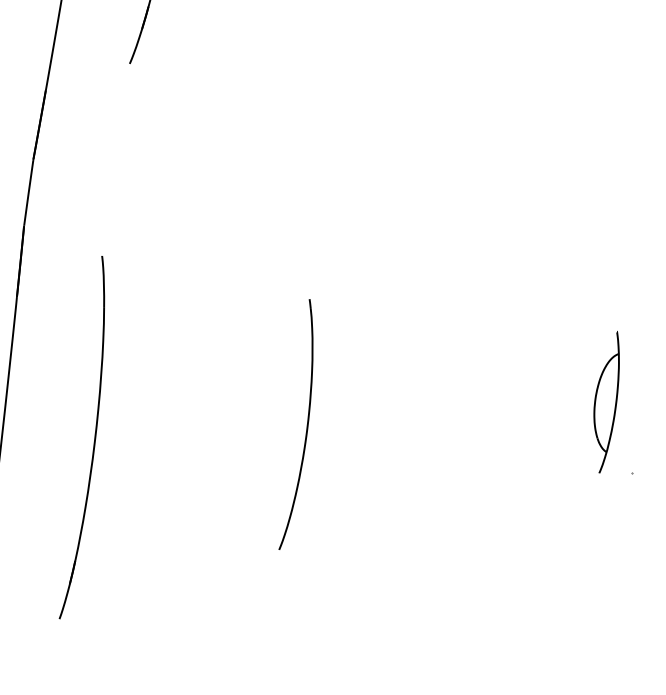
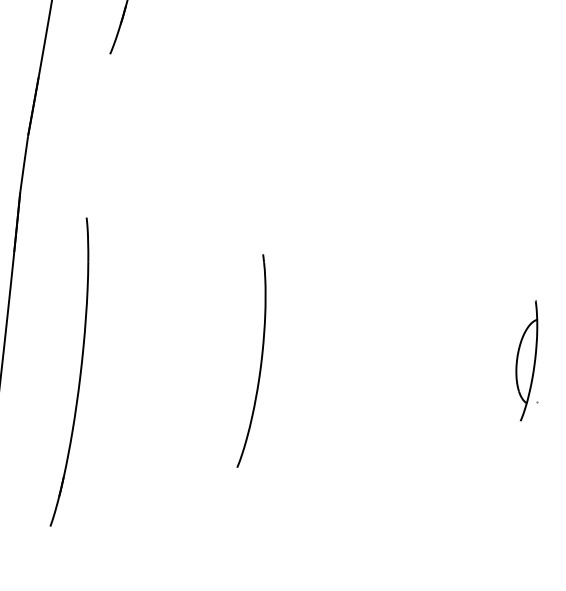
part: (606, 402) -> (526, 360), moved

